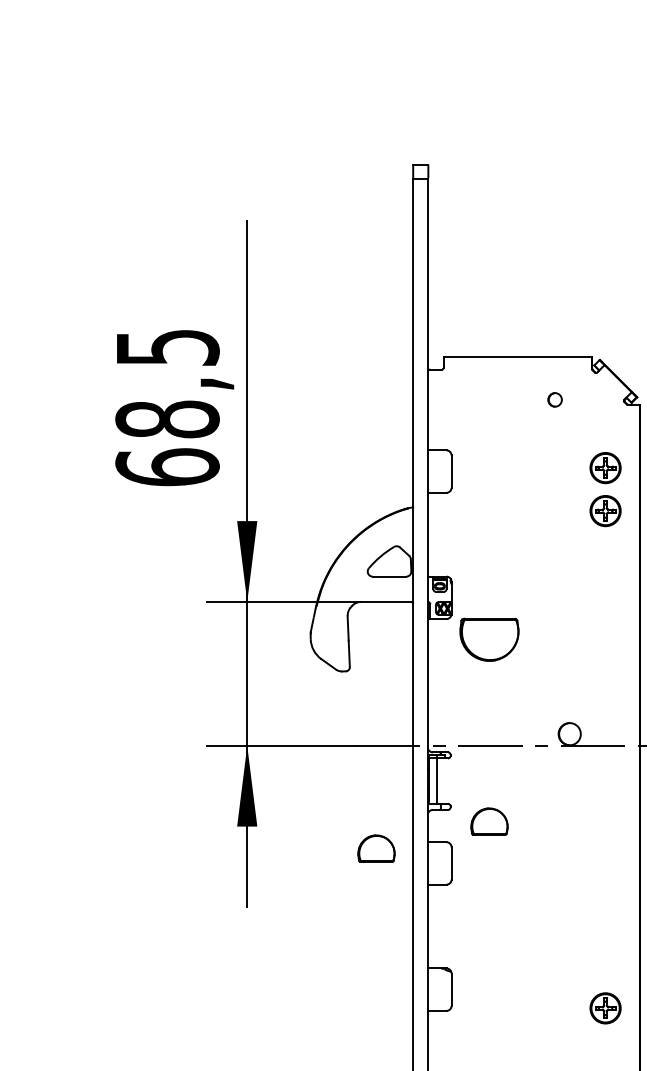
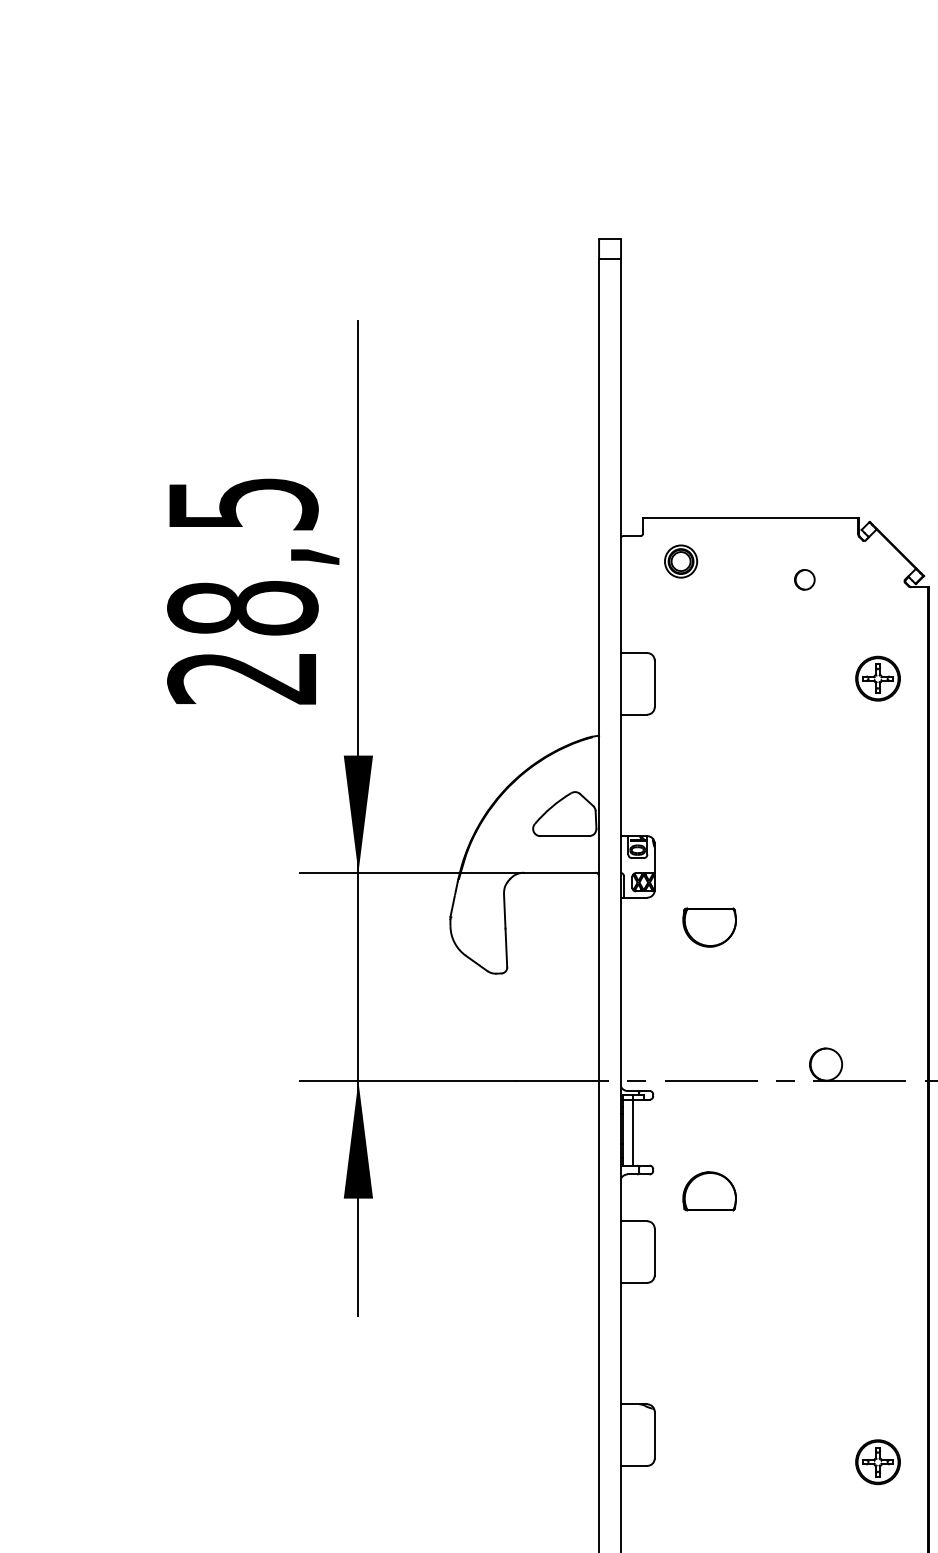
part: (469, 387) -> (680, 561), added
text: (167, 467) -> (242, 677), 68,5 -> 28,5
part: (605, 511) -> (877, 741), removed
part: (489, 639) -> (709, 927), size x0.62
part: (376, 848) -> (545, 1230), removed

